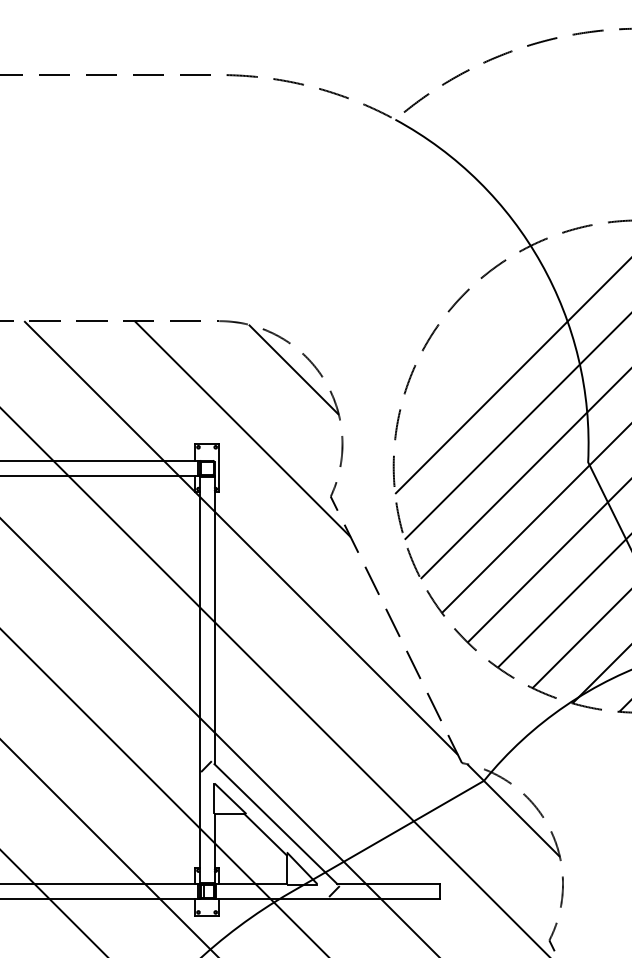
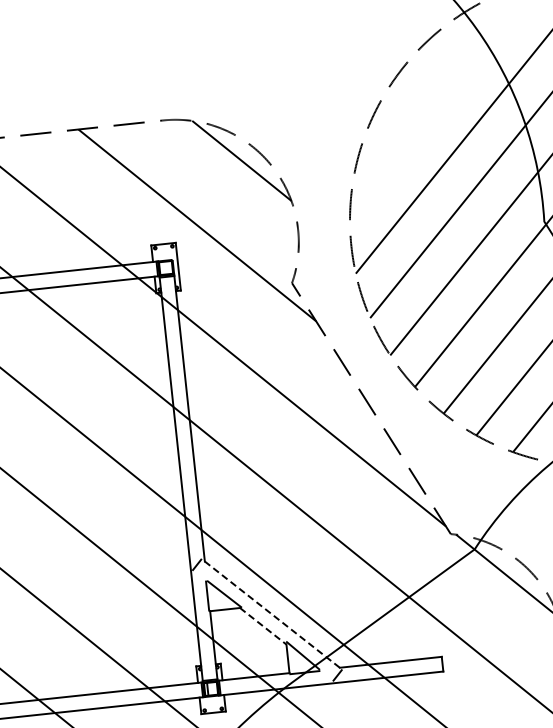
line: (275, 824) -> (271, 615), solid -> dashed
line: (265, 834) -> (263, 626), solid -> dashed

